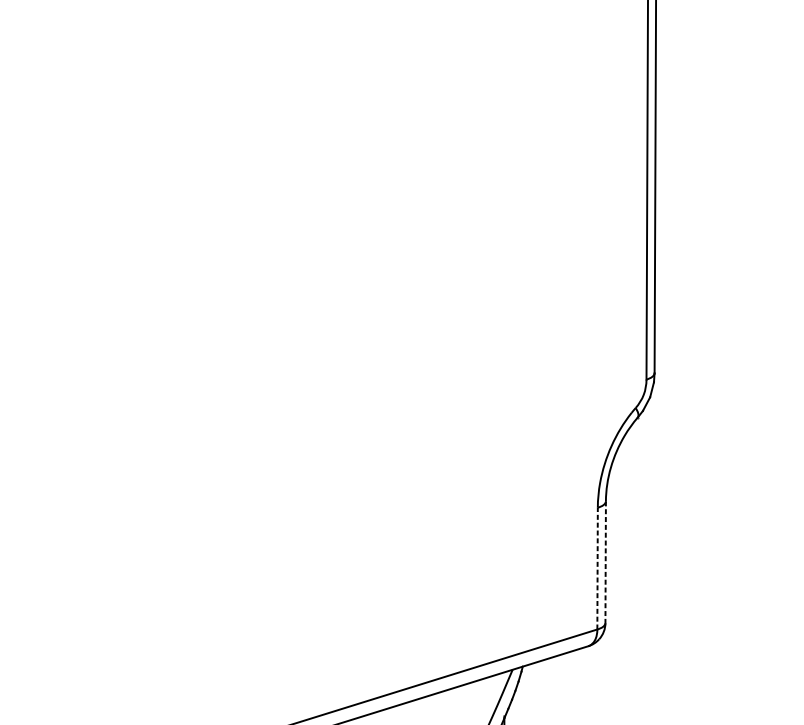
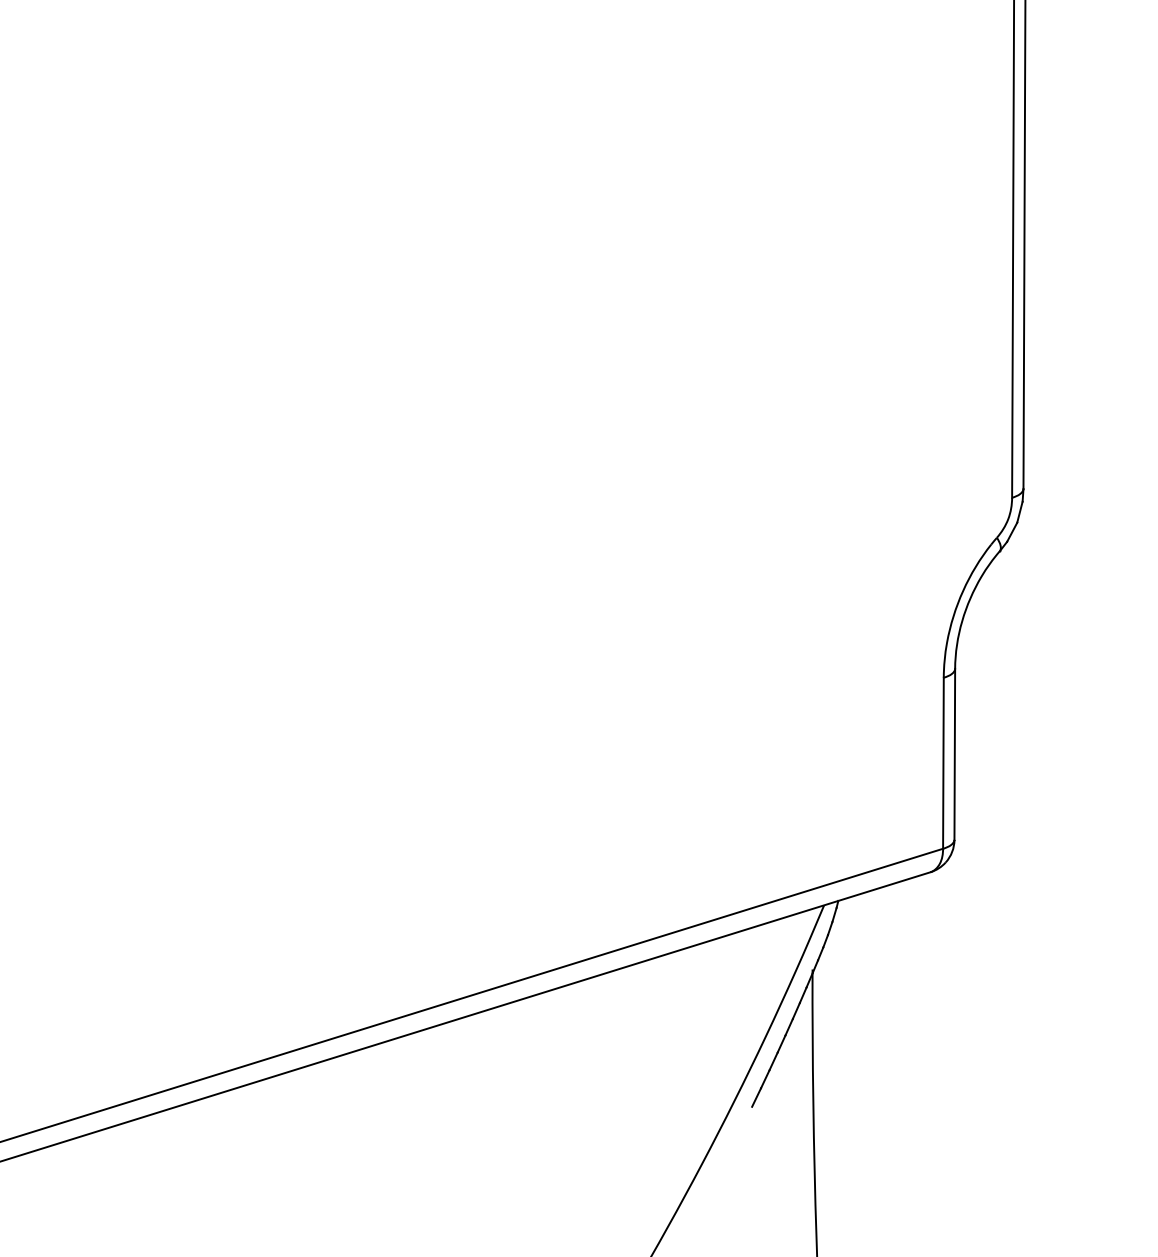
line: (605, 562) -> (954, 754), dashed -> solid
line: (597, 568) -> (943, 763), dashed -> solid

